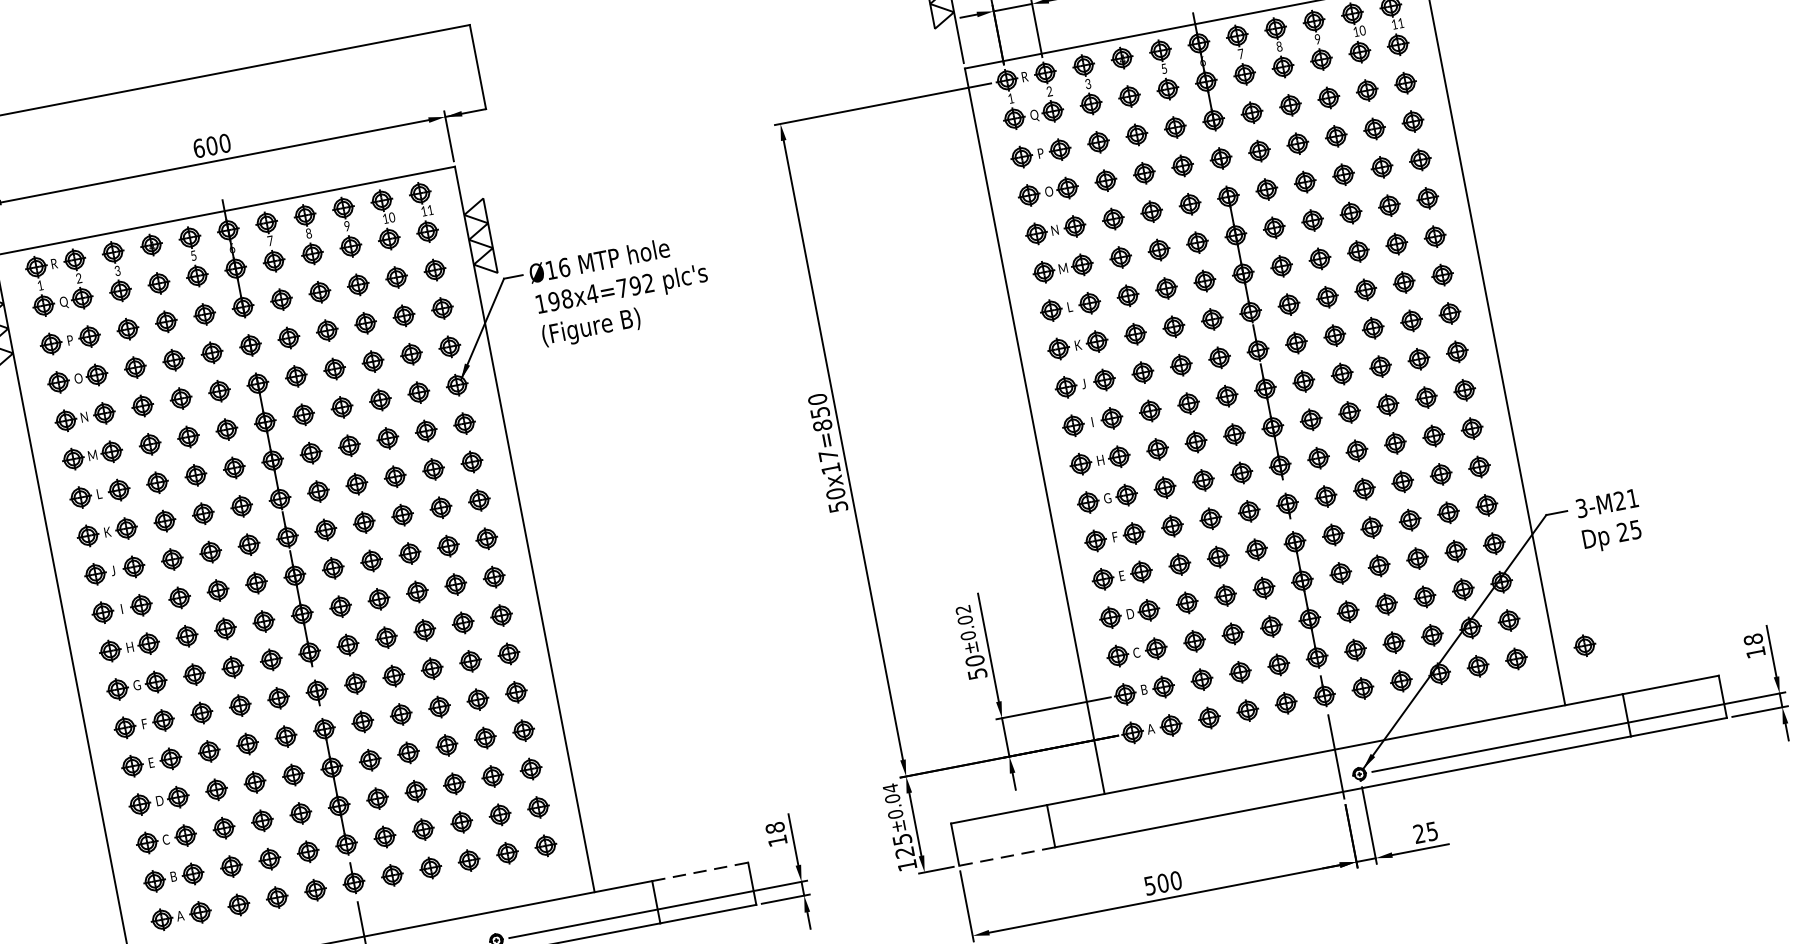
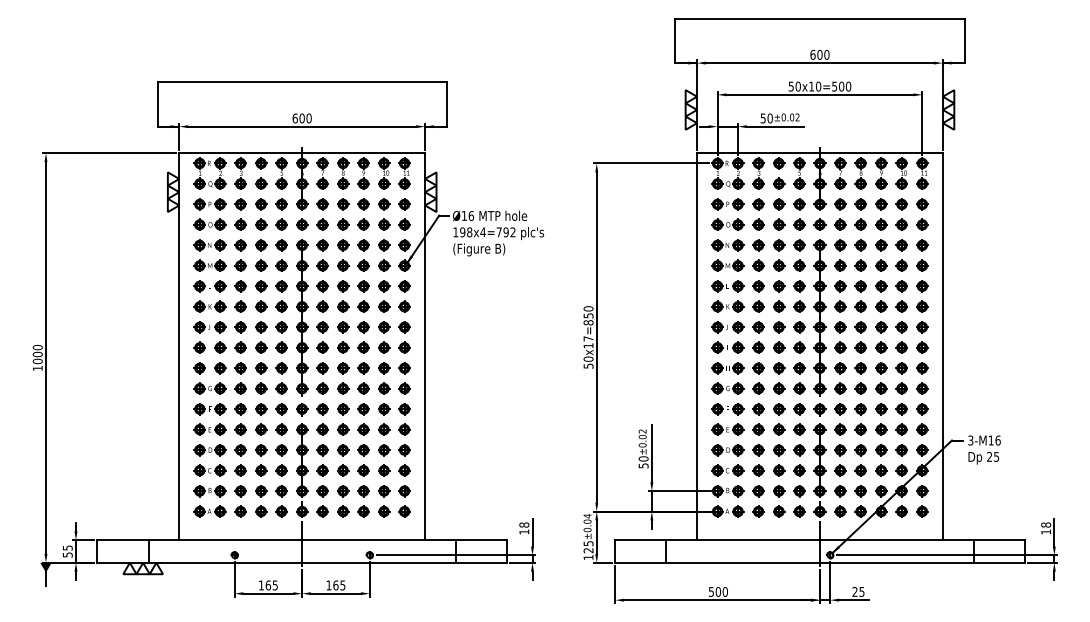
text: (1626, 499) -> (994, 440), 3-M21 -> 3-M16
part: (1584, 645) -> (958, 511), removed
line: (1006, 856) -> (640, 562), dashed -> solid
line: (700, 872) -> (481, 540), dashed -> solid

